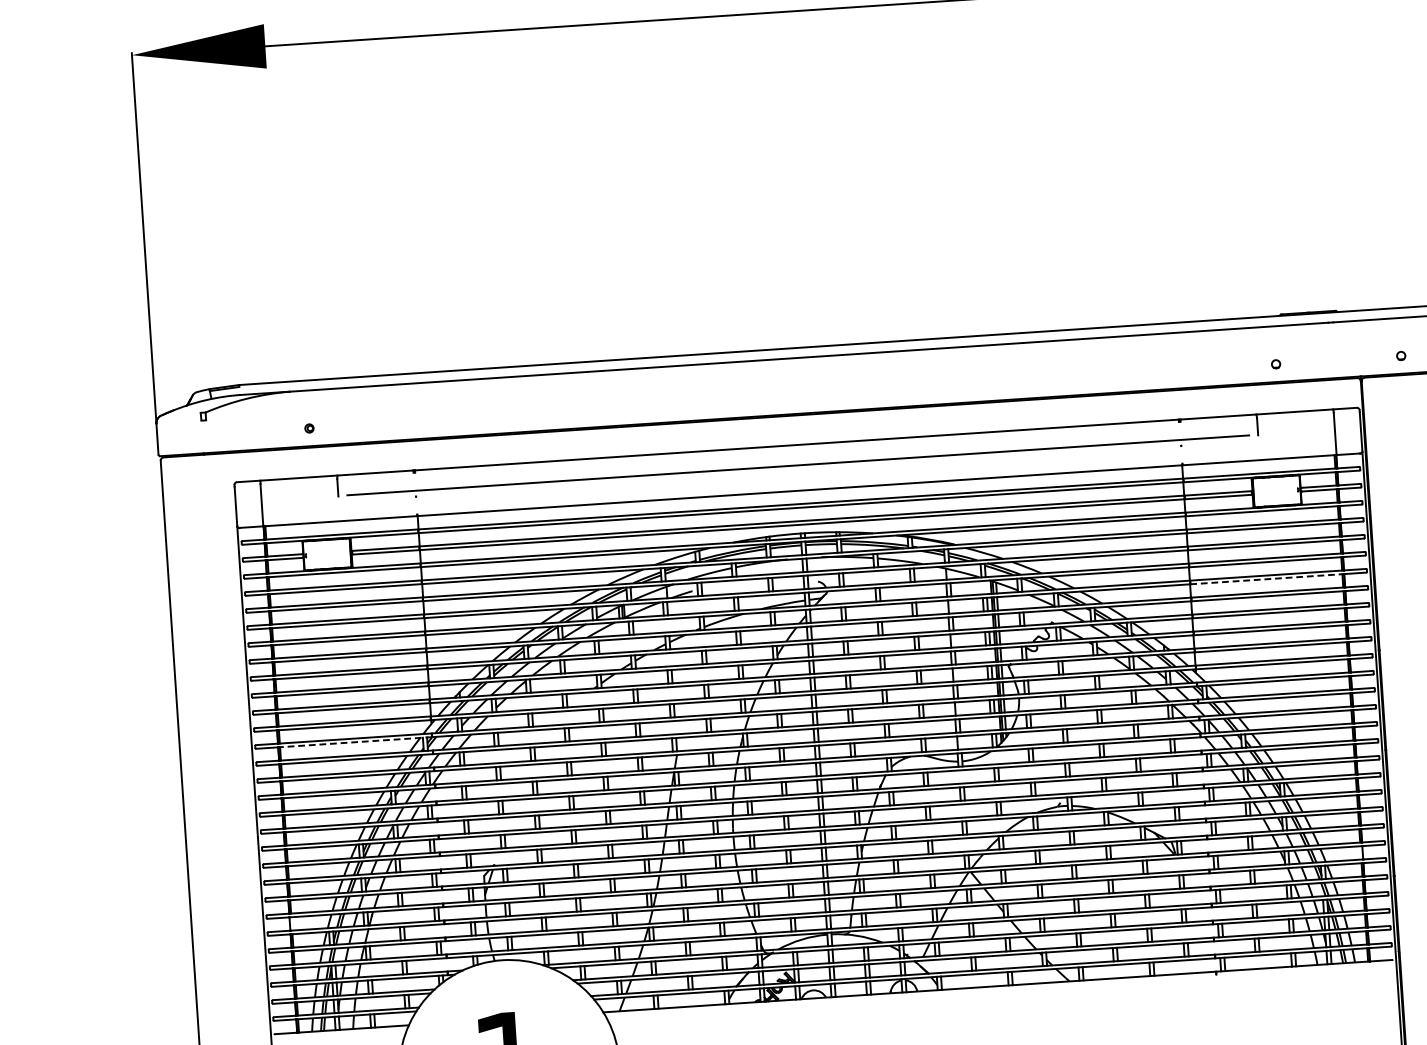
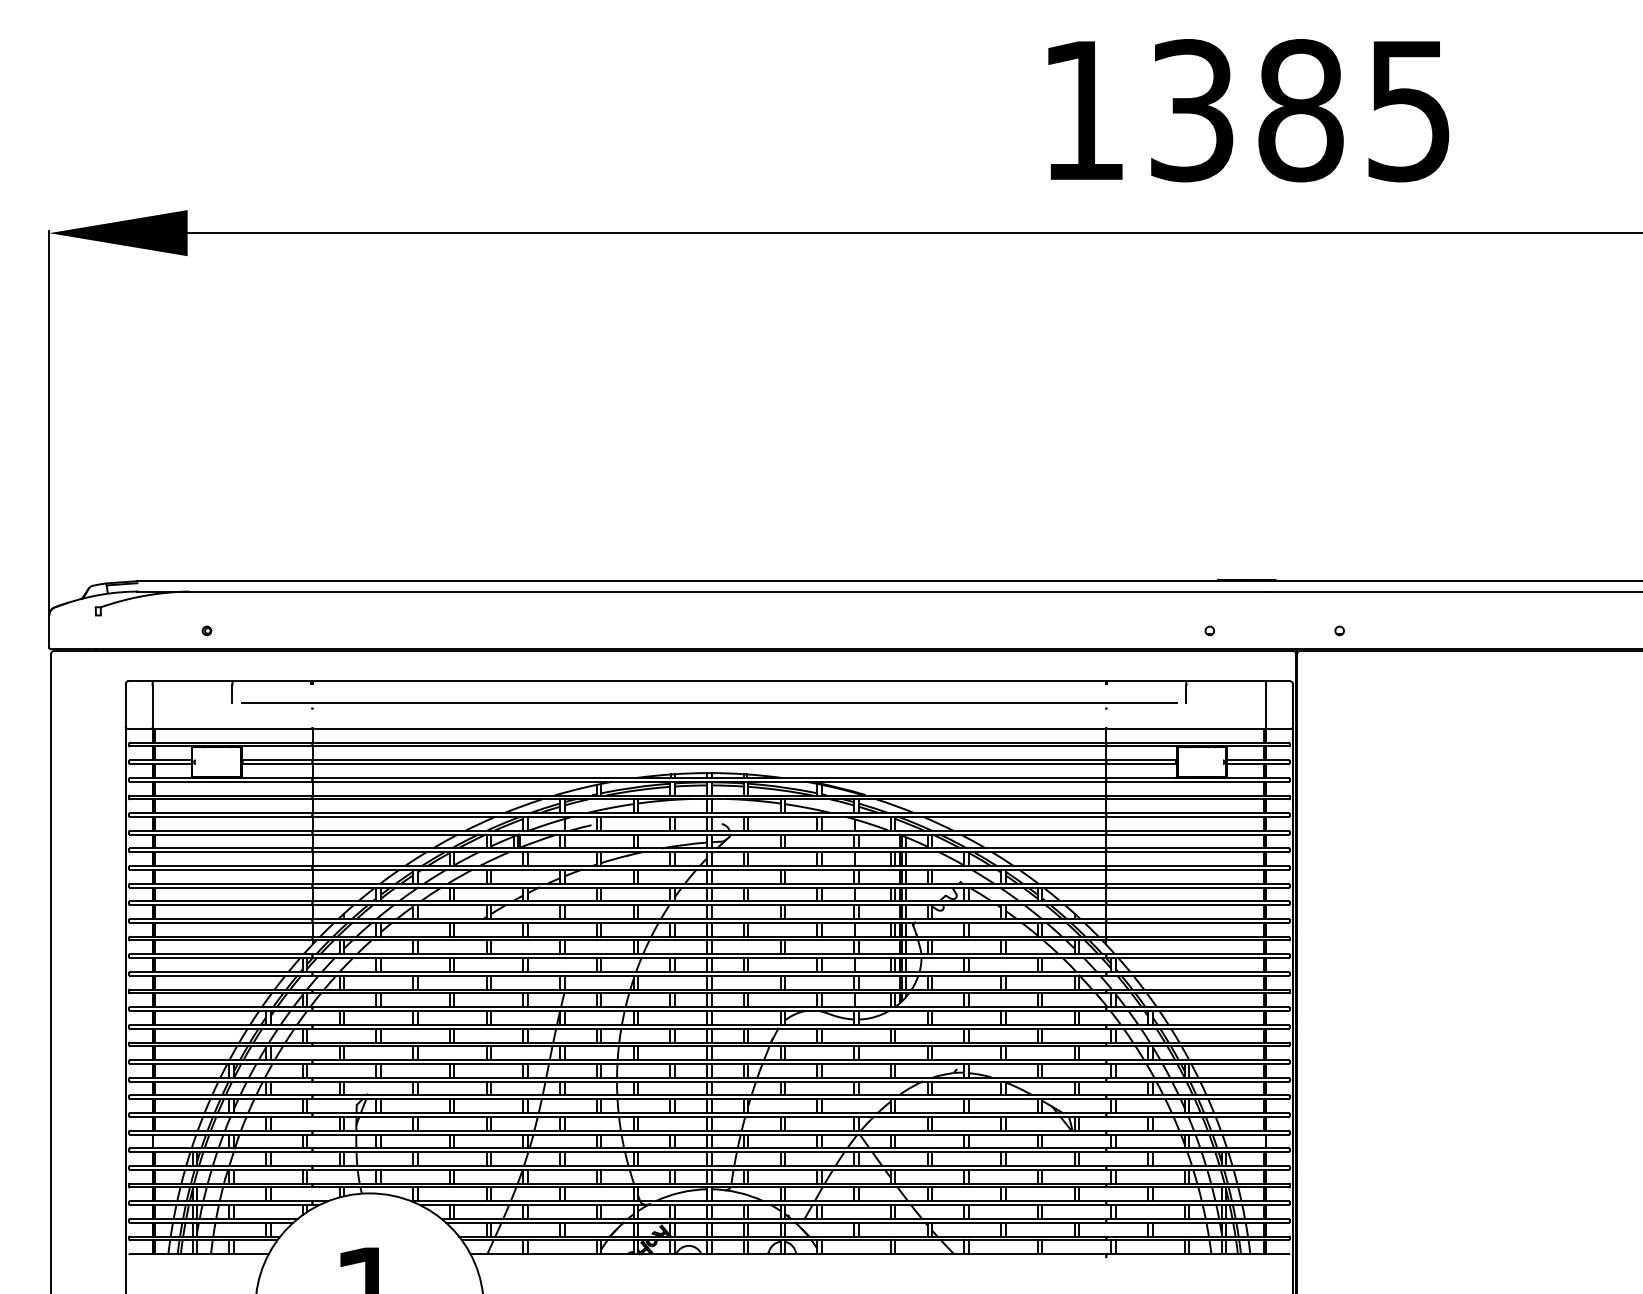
line: (1266, 579) -> (1185, 852), dashed -> solid
line: (355, 742) -> (232, 958), dashed -> solid

